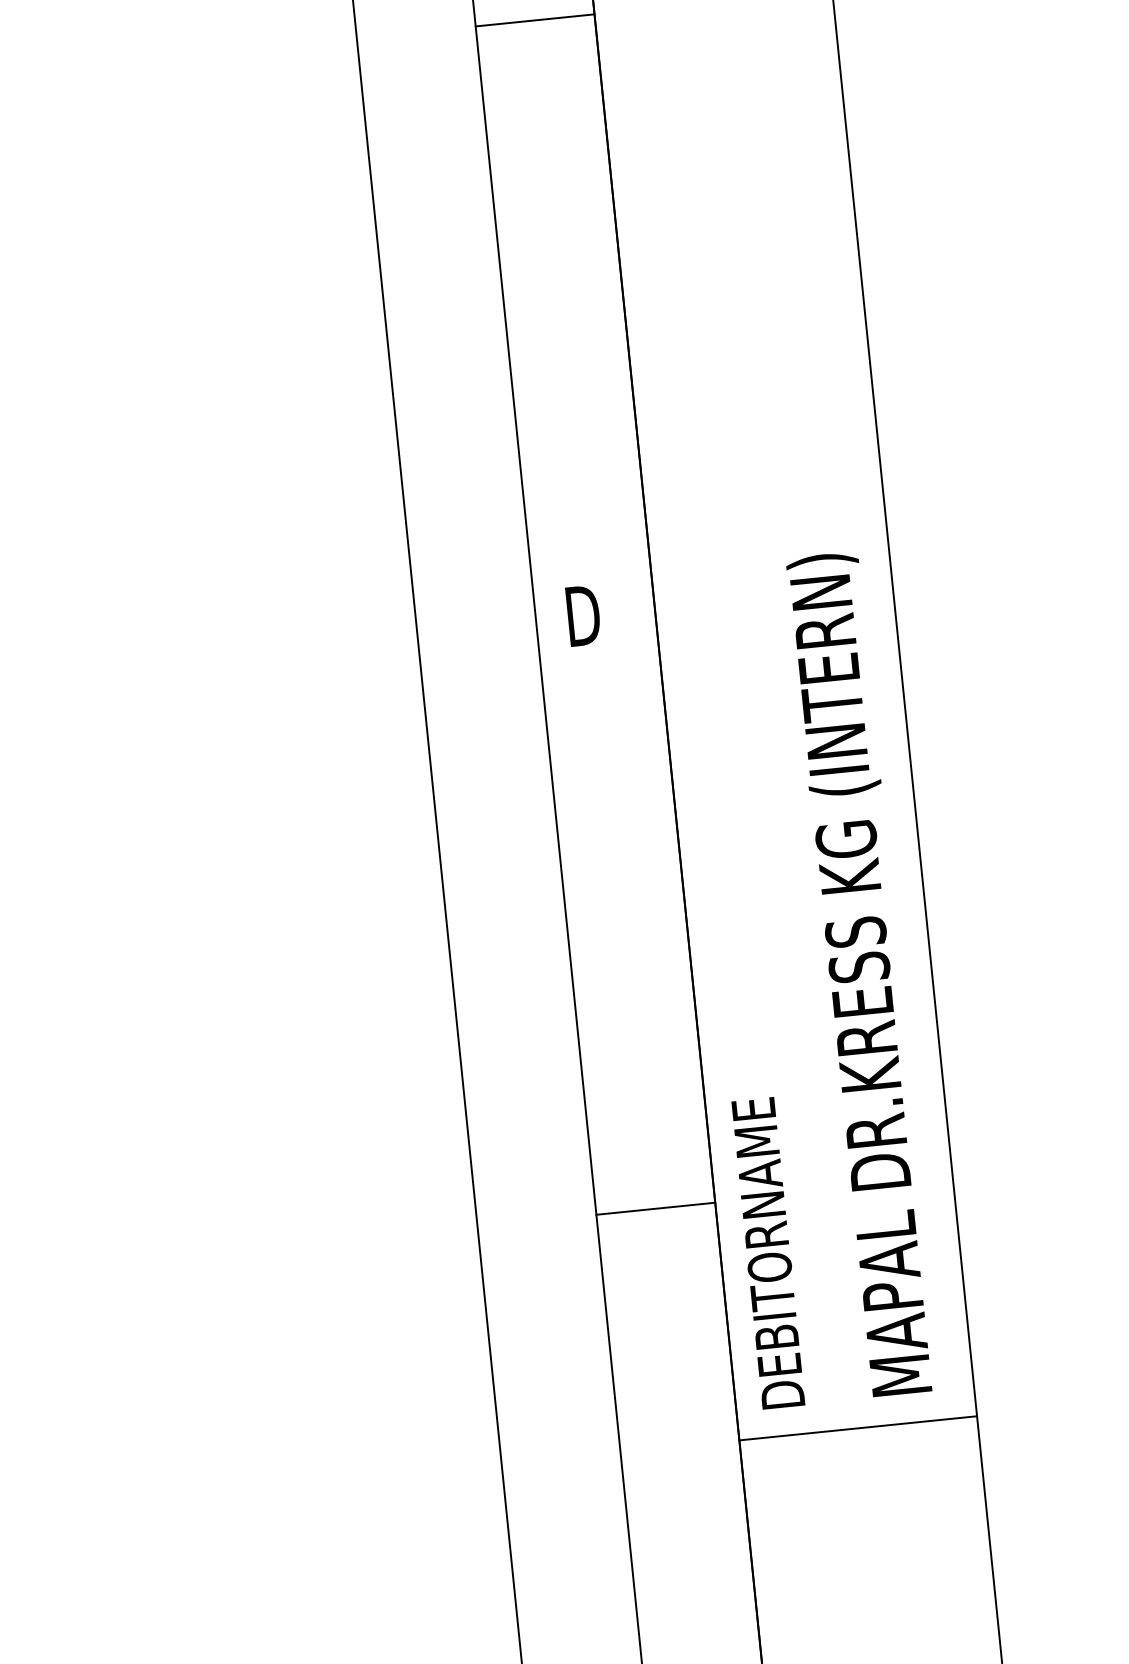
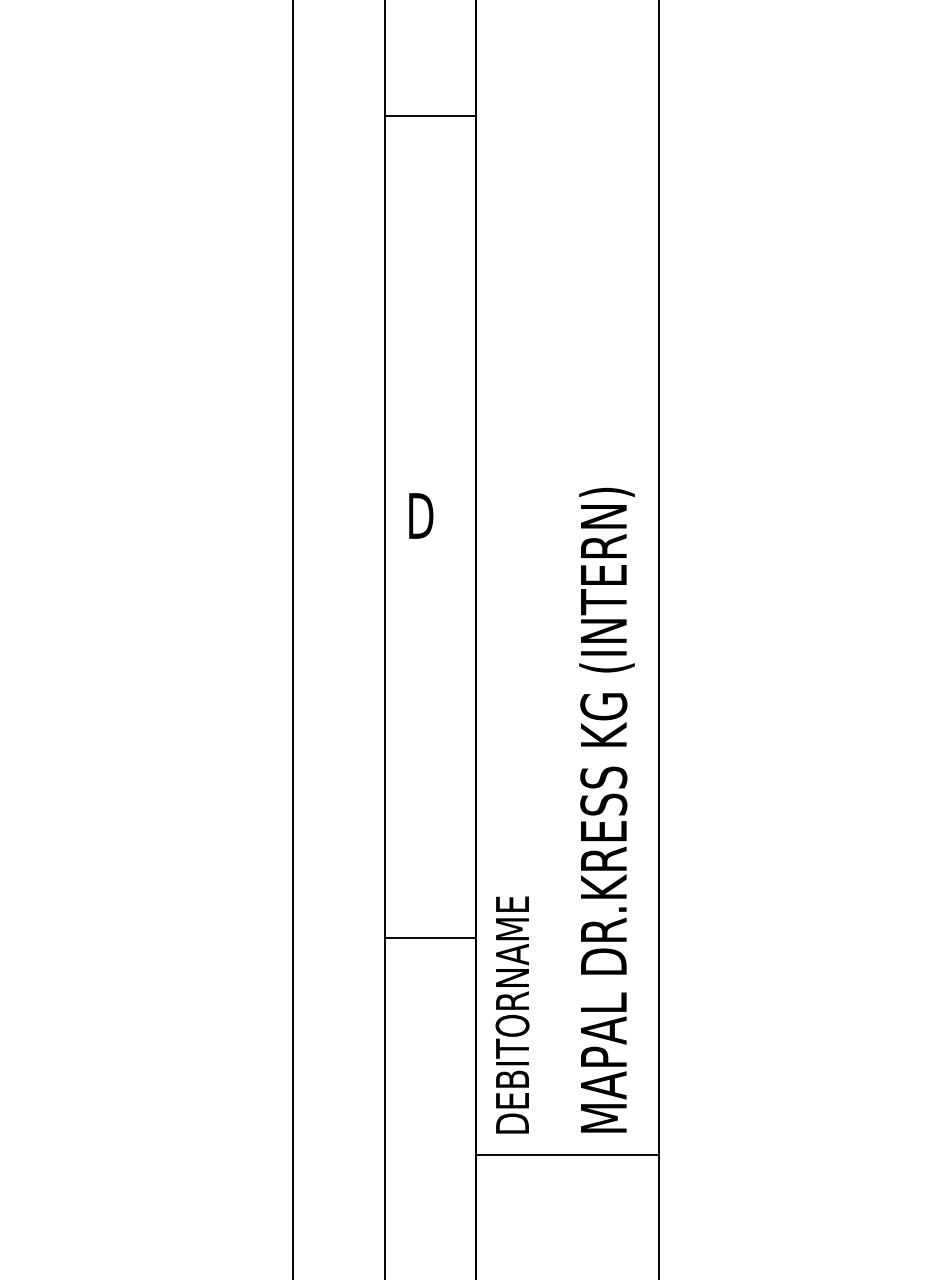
line: (535, 20) -> (430, 115), moved
line: (656, 1208) -> (430, 938), moved

